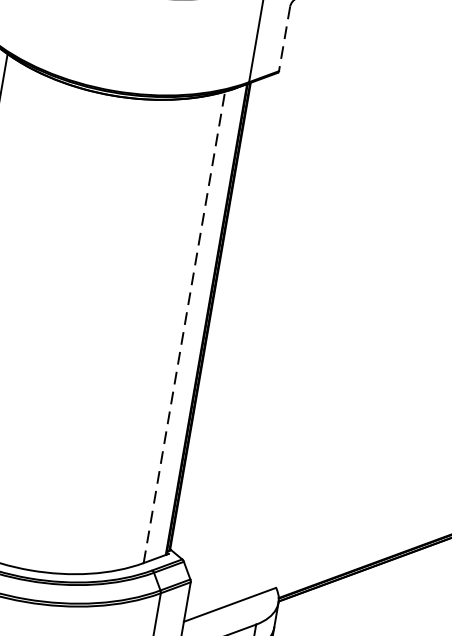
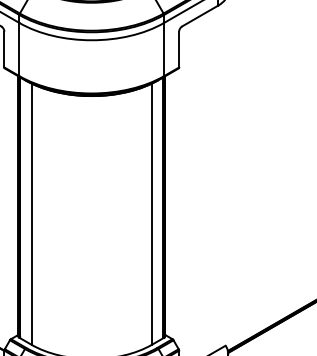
line: (285, 38) -> (179, 49), dashed -> solid
line: (185, 328) -> (152, 214), dashed -> solid

